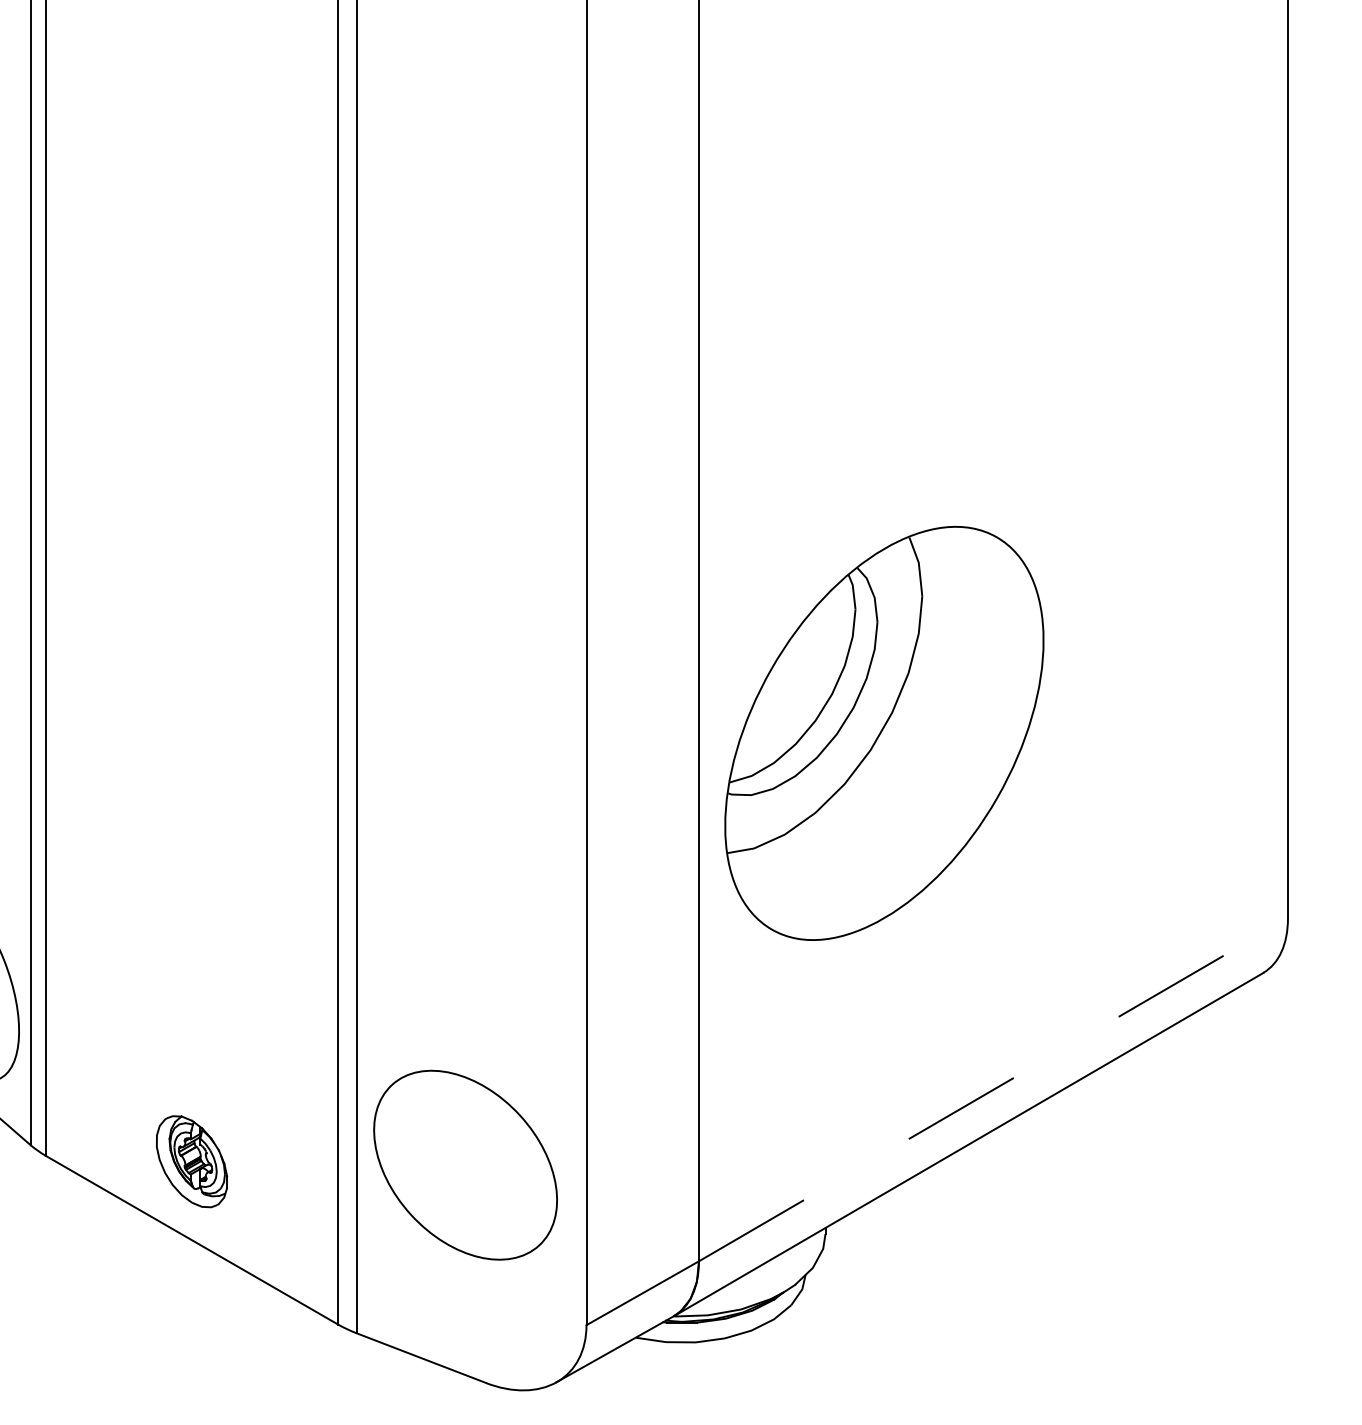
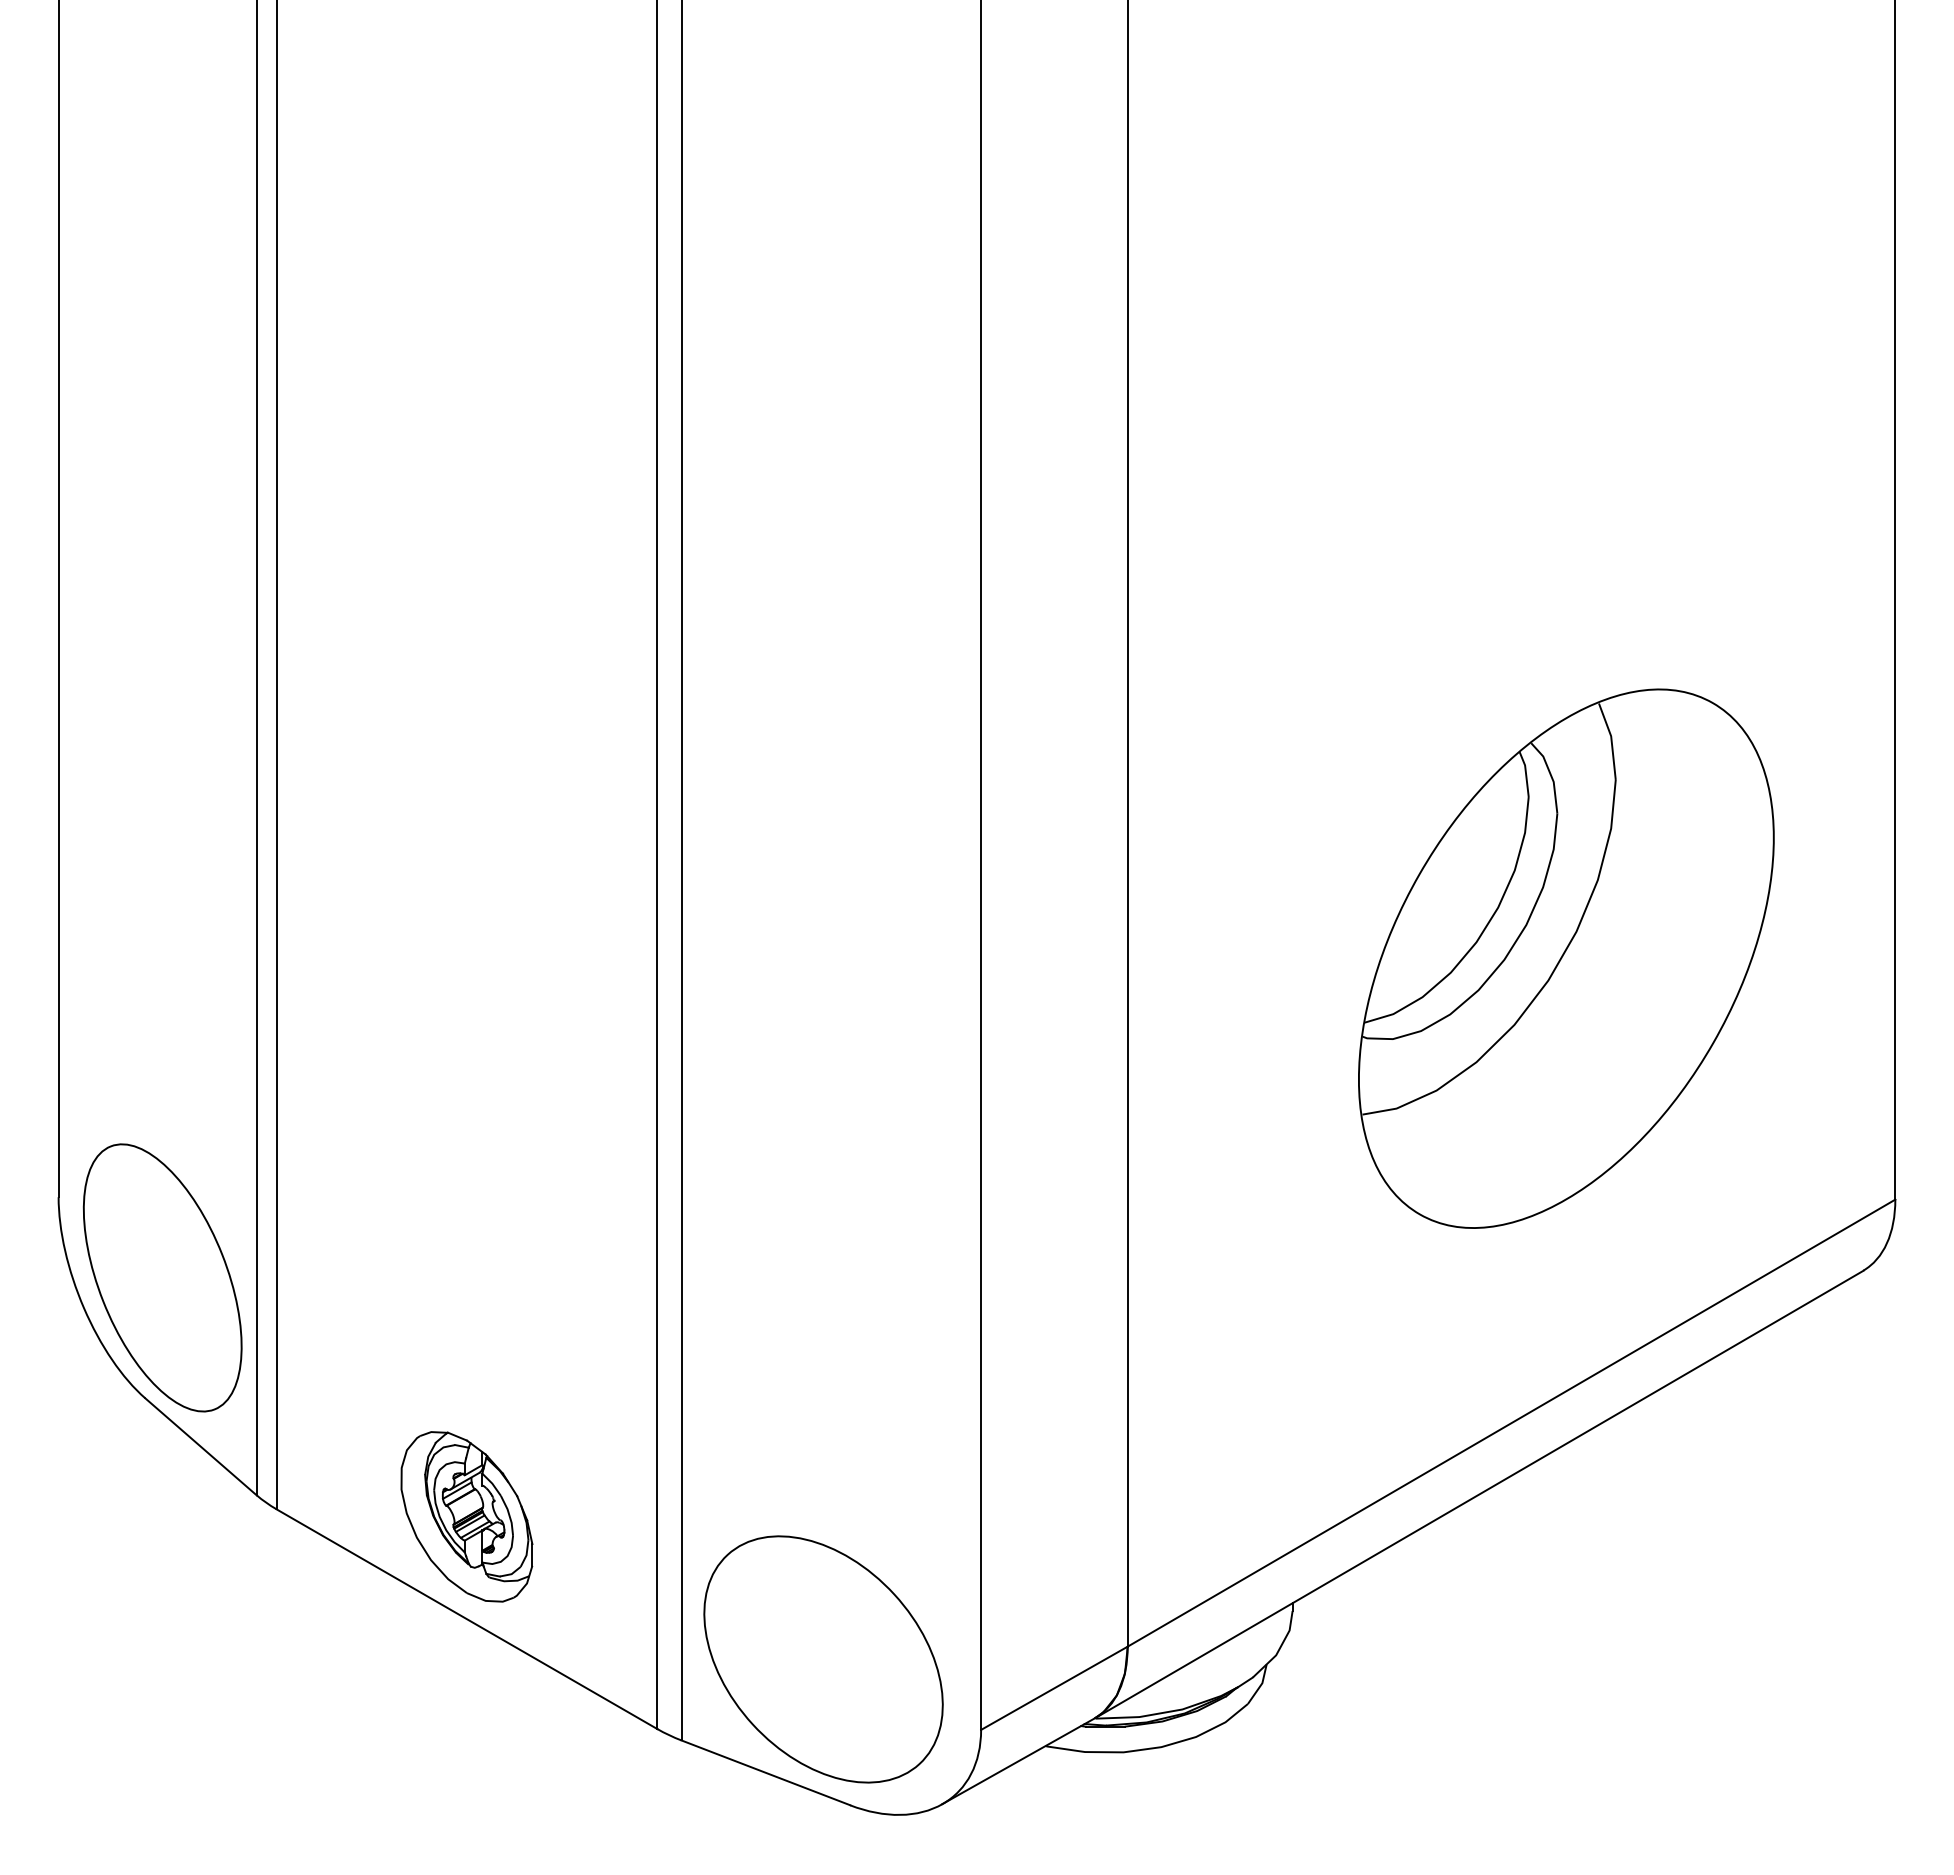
part: (884, 733) -> (1566, 958), moved
line: (993, 1089) -> (1511, 1422), dashed -> solid
part: (191, 1161) -> (466, 1516), size x1.43
part: (465, 1165) -> (823, 1659), moved

